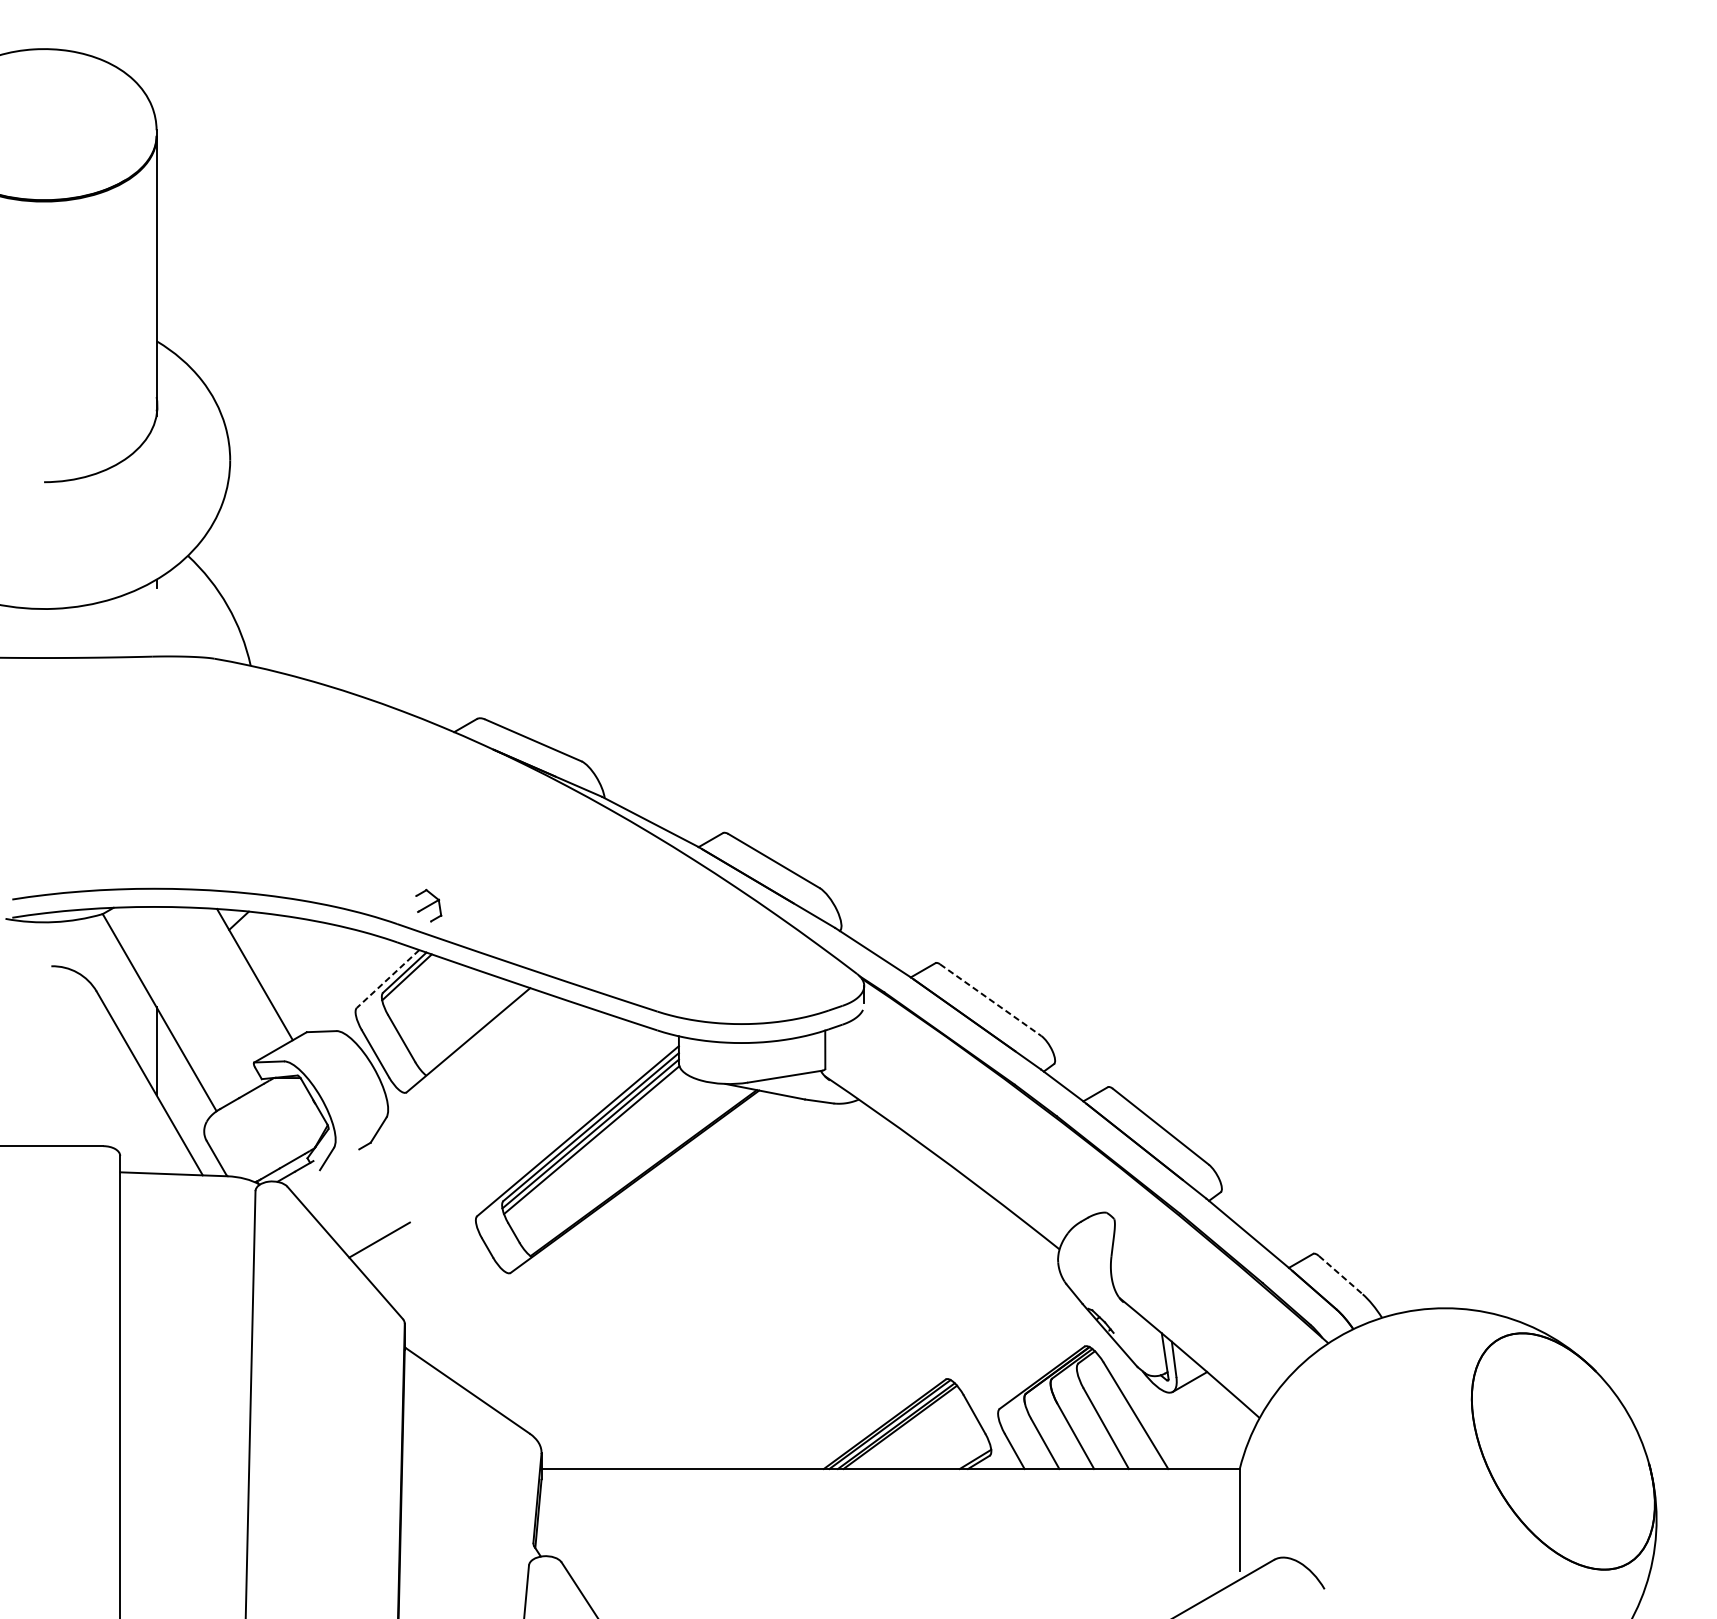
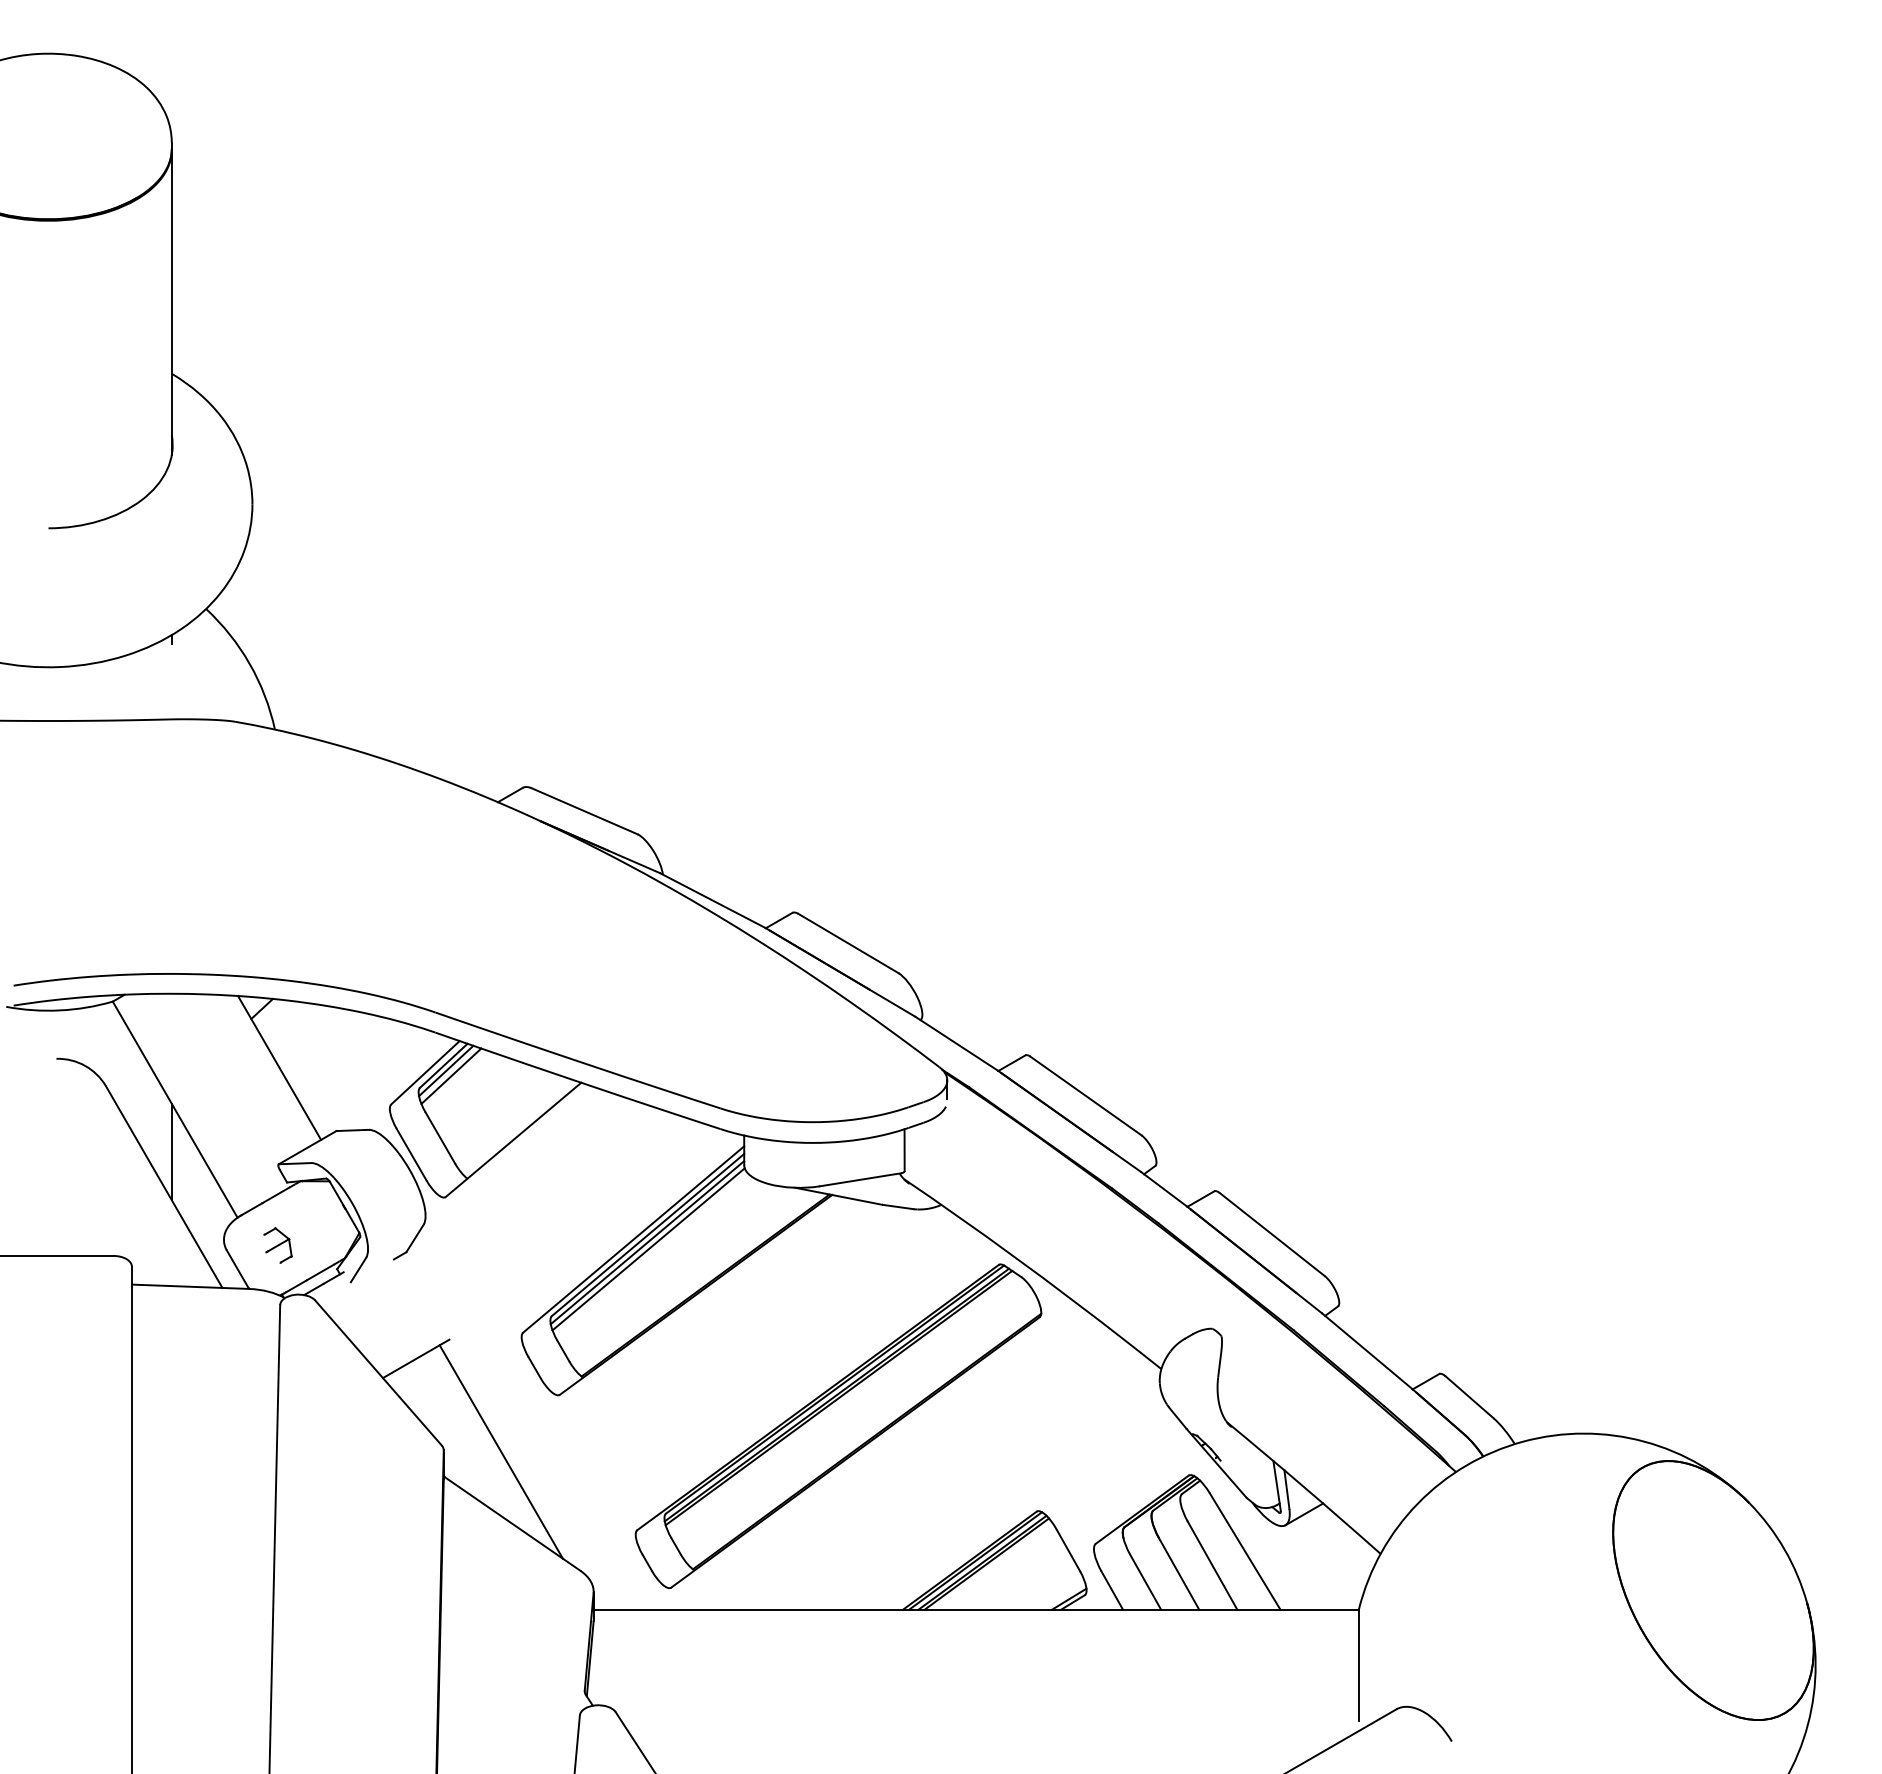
part: (428, 905) -> (277, 1245), moved
line: (388, 978) -> (425, 1072), dashed -> solid
line: (411, 981) -> (451, 1075), added
line: (991, 1000) -> (1086, 1096), dashed -> solid
line: (1340, 1275) -> (1469, 1397), dashed -> solid
part: (764, 1300) -> (838, 1425), added
line: (456, 1324) -> (500, 1451), added

